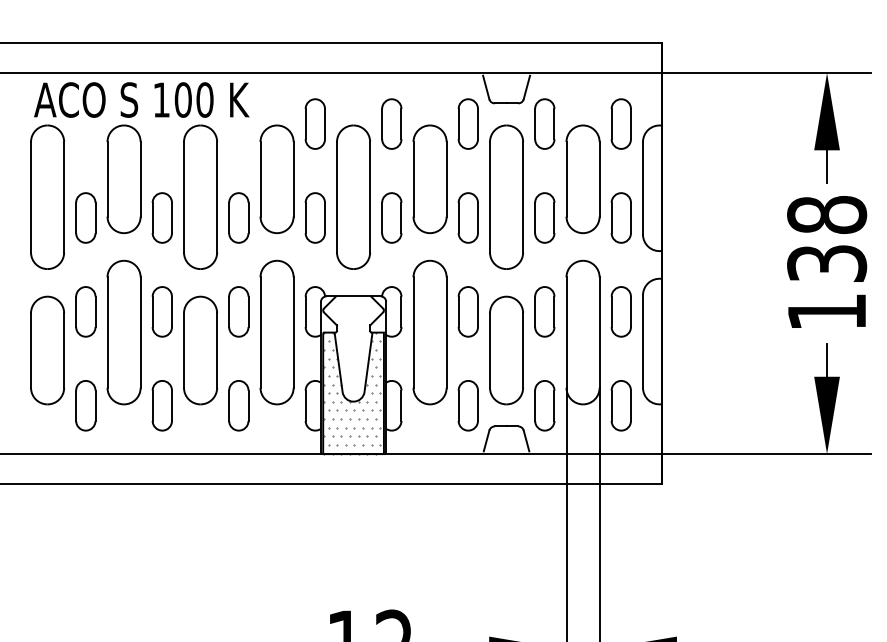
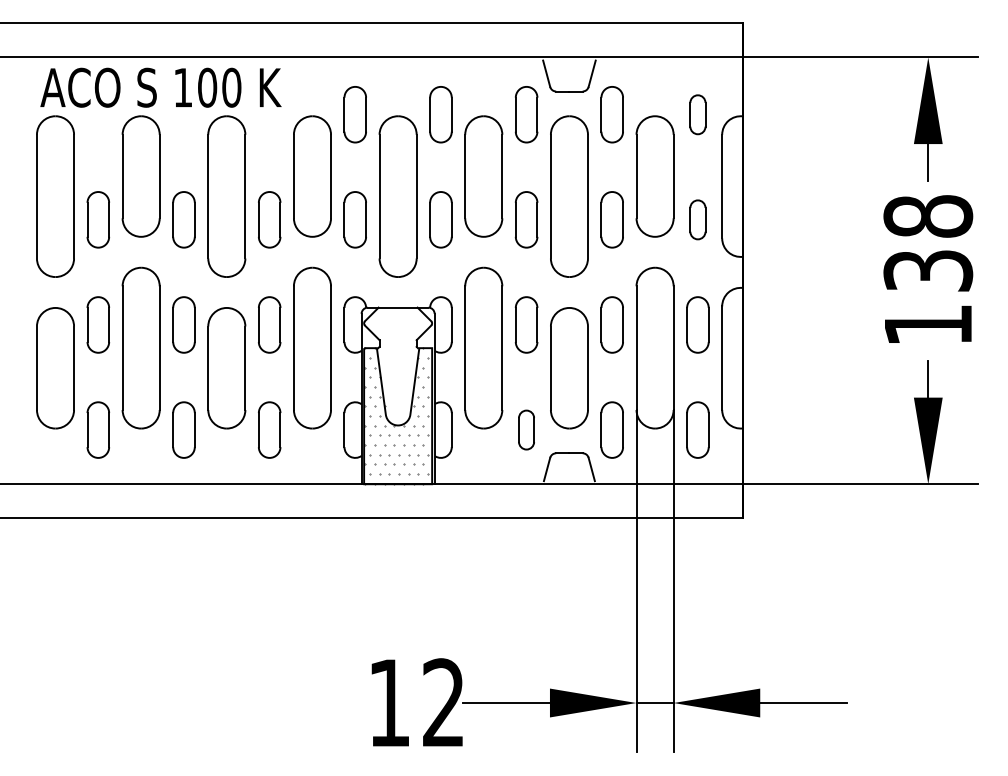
part: (620, 123) -> (697, 114), size x0.7
part: (620, 217) -> (697, 219), size x0.7
part: (468, 405) -> (526, 429), size x0.7

